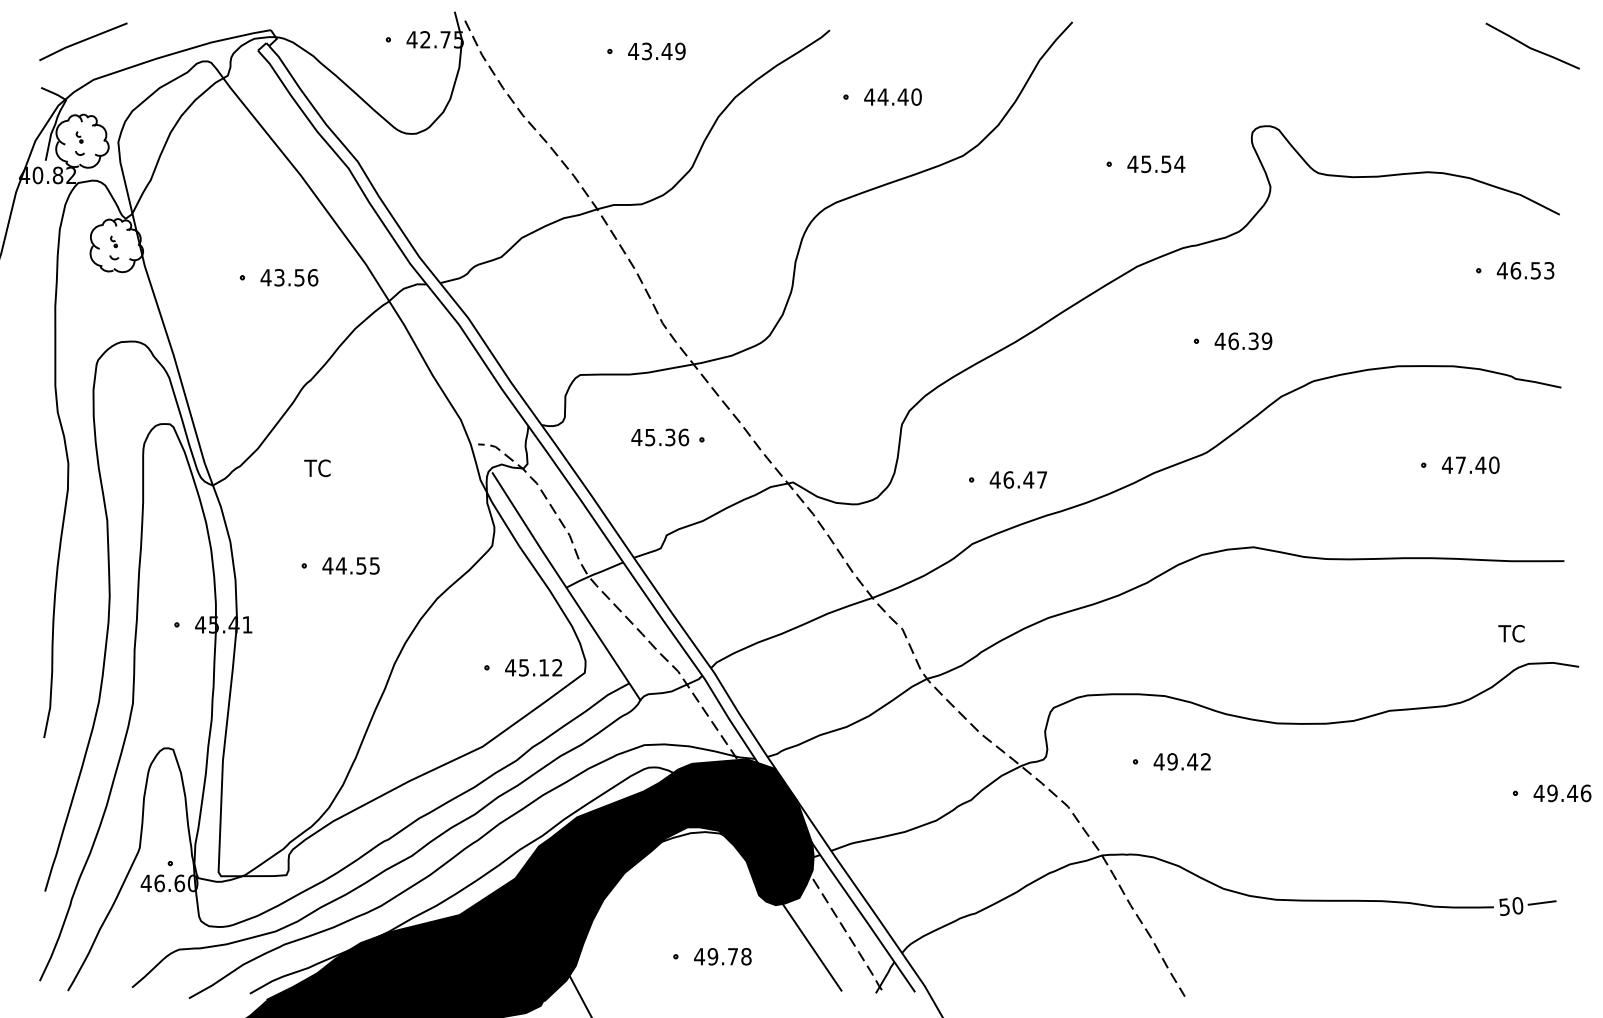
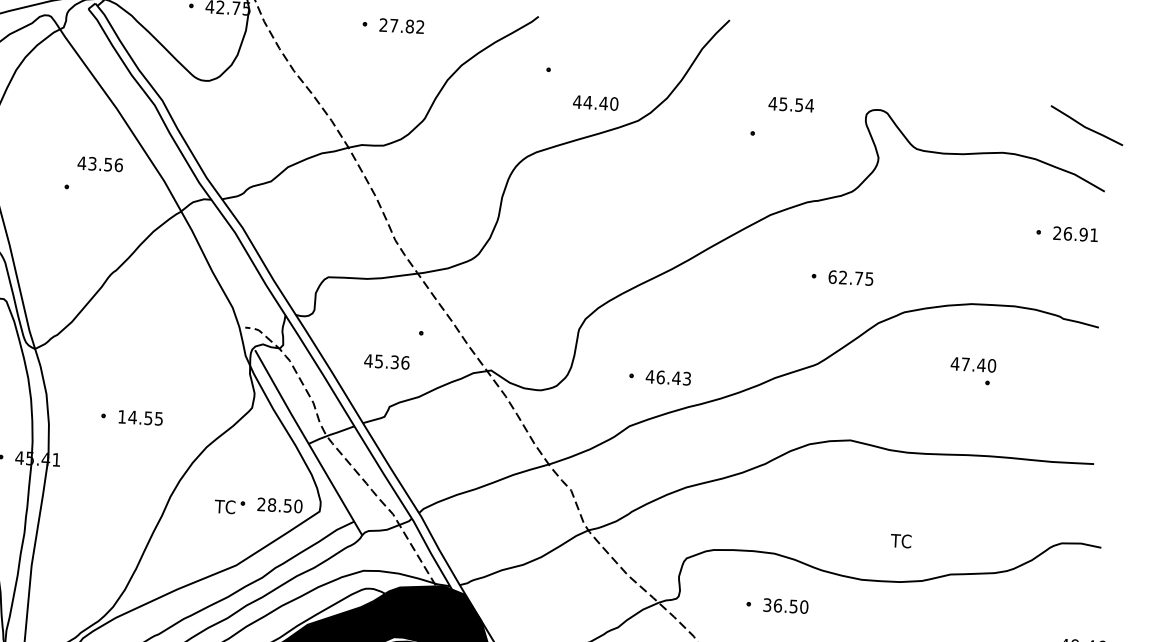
line: (1531, 47) -> (1085, 126), moved
text: (656, 51) -> (401, 26), 43.49 -> 27.82
text: (892, 96) -> (595, 102), moved
text: (1156, 163) -> (791, 104), moved
text: (1525, 270) -> (1075, 234), 46.53 -> 26.91
text: (289, 277) -> (100, 164), moved
text: (1243, 341) -> (850, 278), 46.39 -> 62.75
text: (660, 437) -> (387, 361), moved
text: (1470, 464) -> (973, 364), moved
text: (317, 468) -> (225, 507), moved
text: (1042, 479) -> (687, 378), 46.47 -> 46.43
text: (327, 565) -> (121, 416), 44.55 -> 14.55
text: (1511, 633) -> (901, 540), moved
text: (533, 667) -> (279, 505), 45.12 -> 28.50
text: (1182, 761) -> (785, 605), 49.42 -> 36.50

